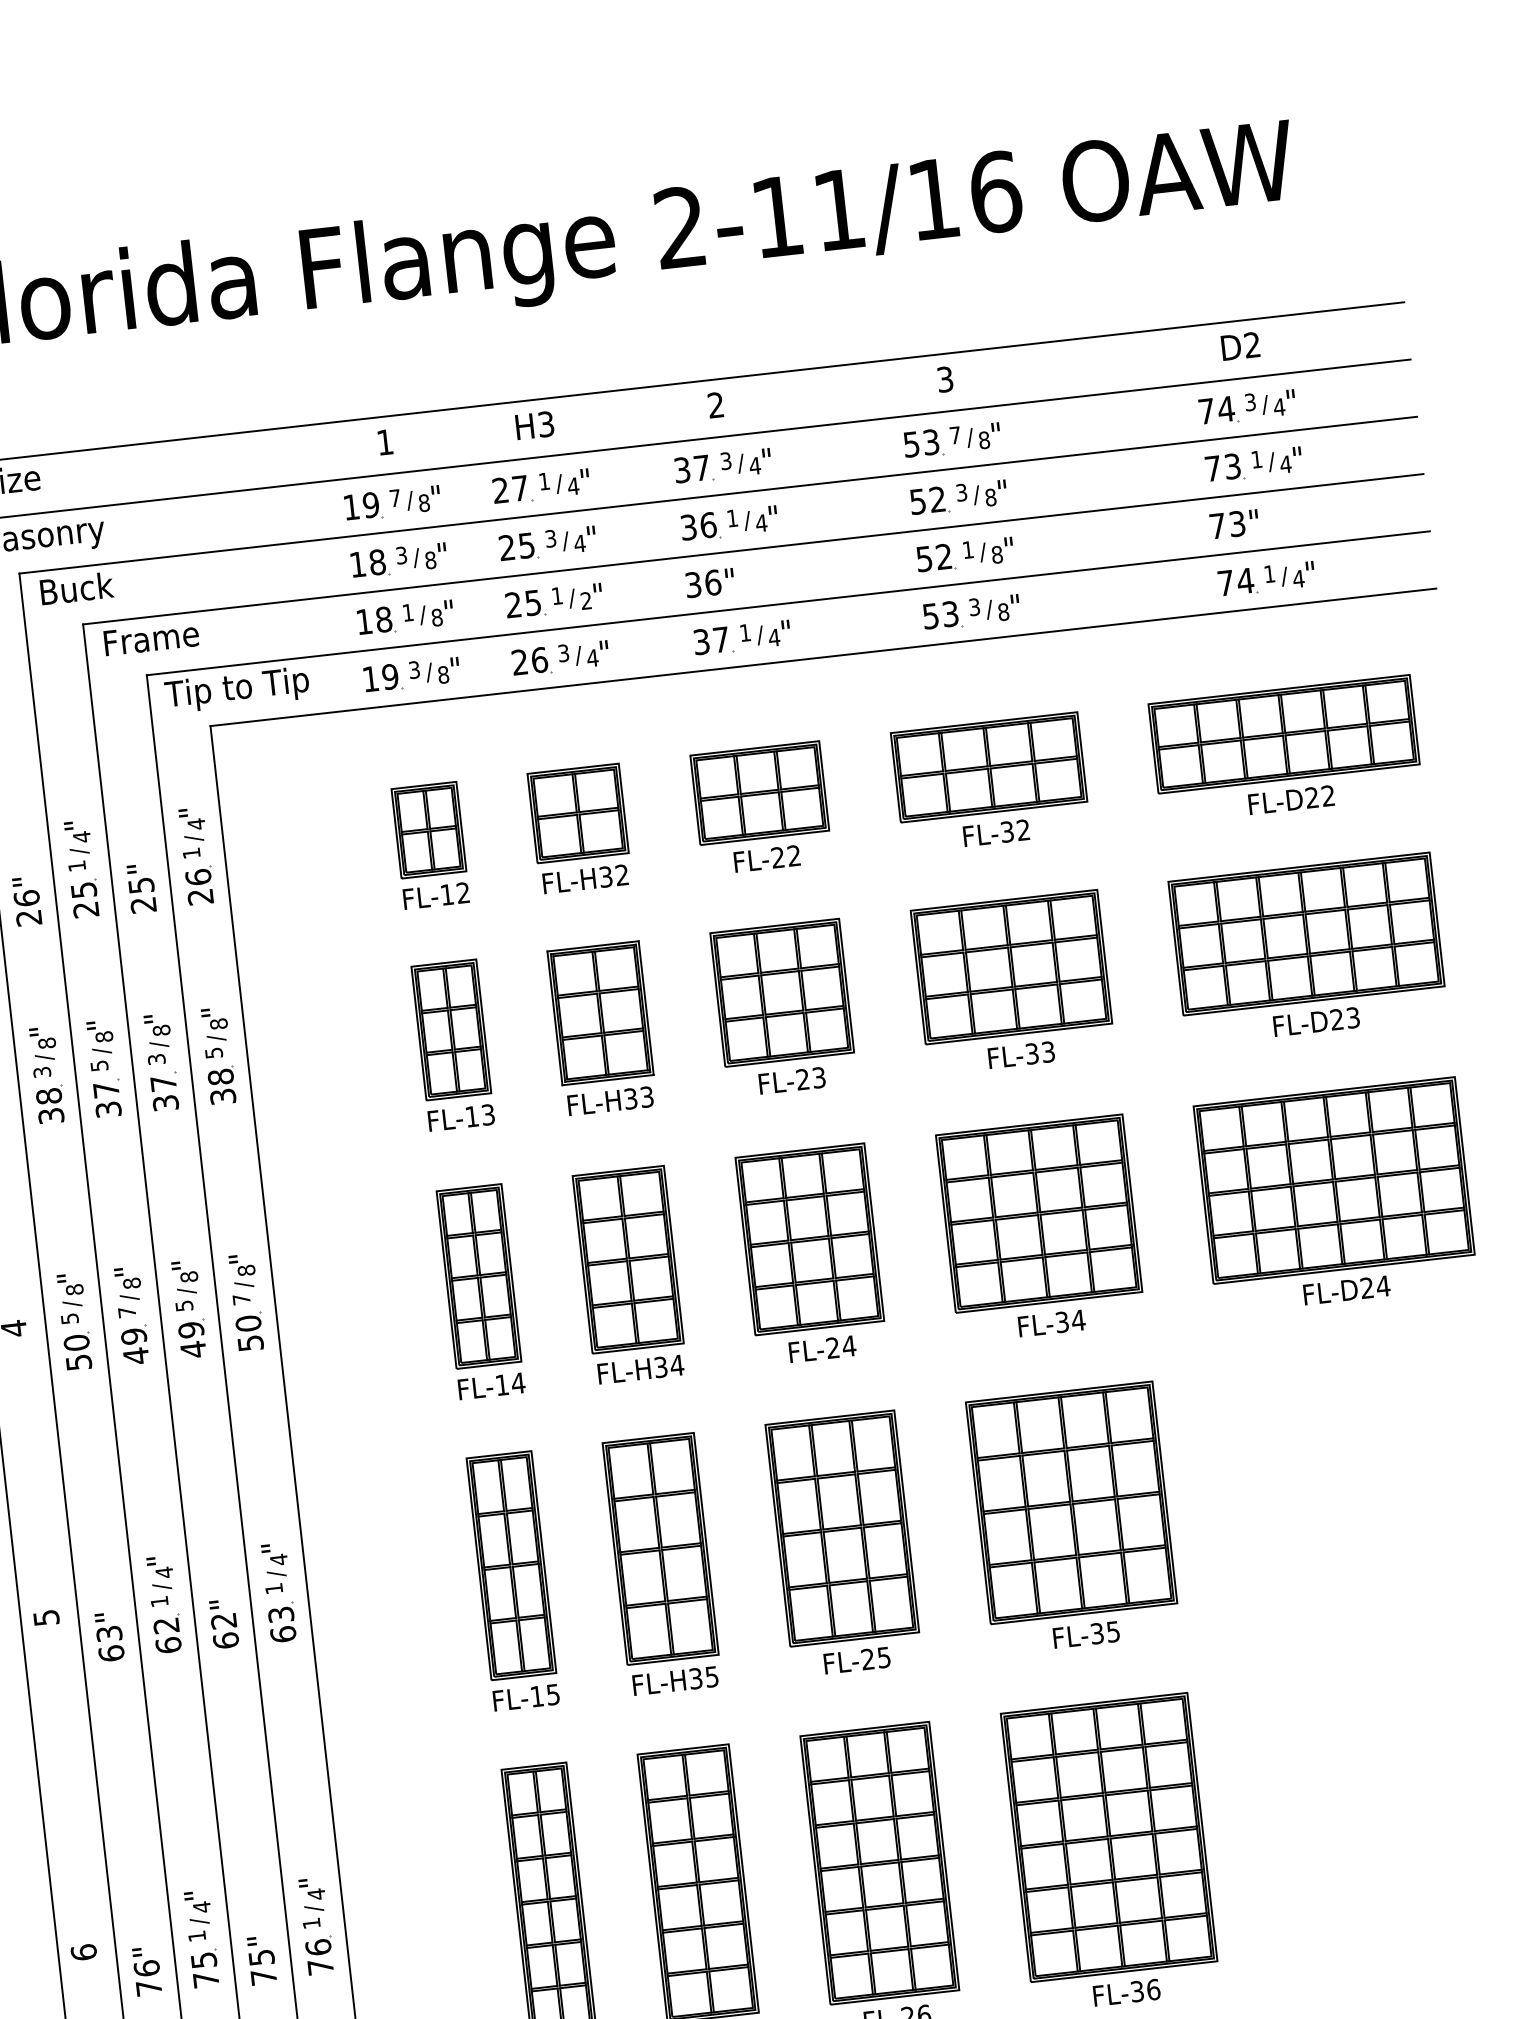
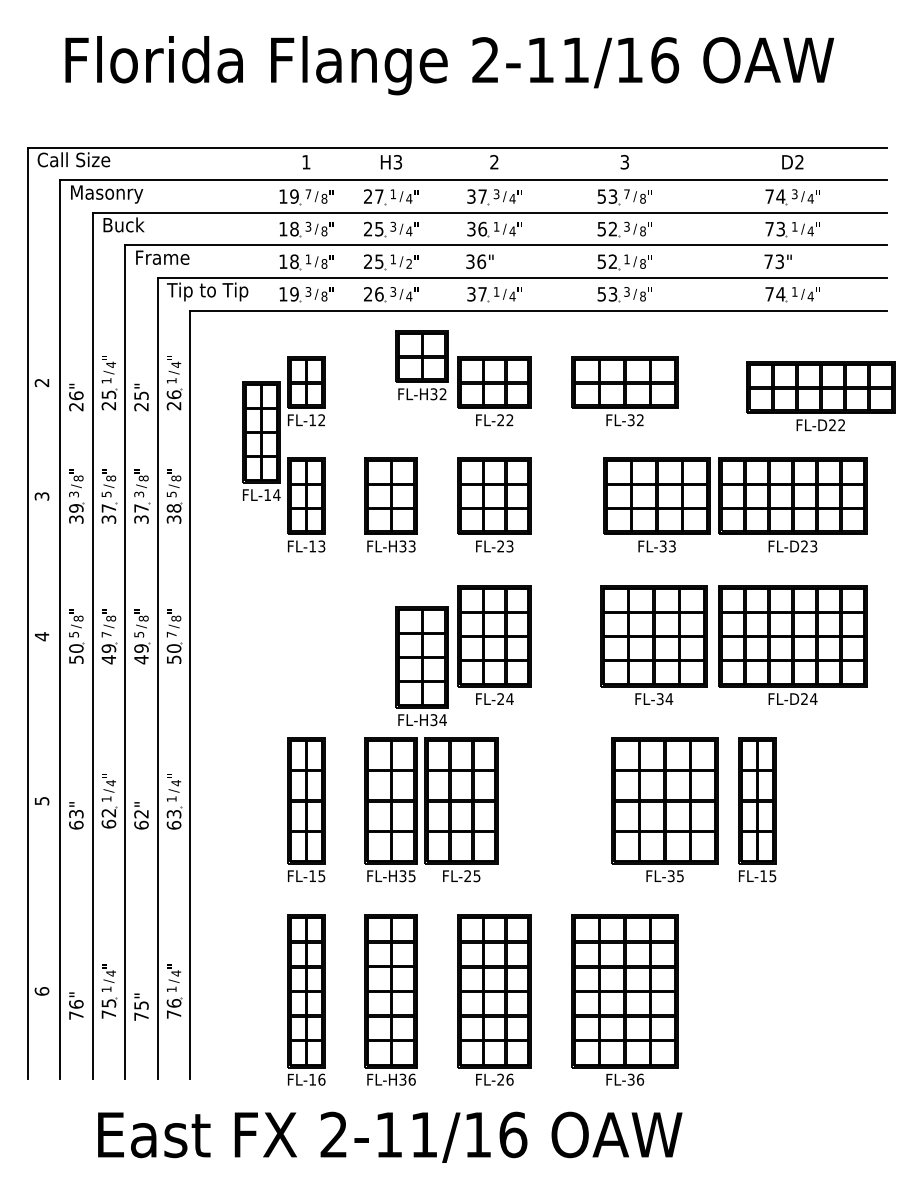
part: (1285, 749) -> (820, 396), moved
part: (578, 828) -> (421, 365), moved
part: (1012, 981) -> (656, 504), moved
text: (49, 1096) -> (76, 508), 38 -> 39
part: (1039, 1229) -> (653, 645), moved
part: (628, 1275) -> (421, 666), moved
part: (480, 1290) -> (261, 440), moved
part: (1306, 1491) -> (757, 809), added
part: (1072, 1517) -> (664, 809), moved
part: (843, 1543) -> (461, 809), moved

